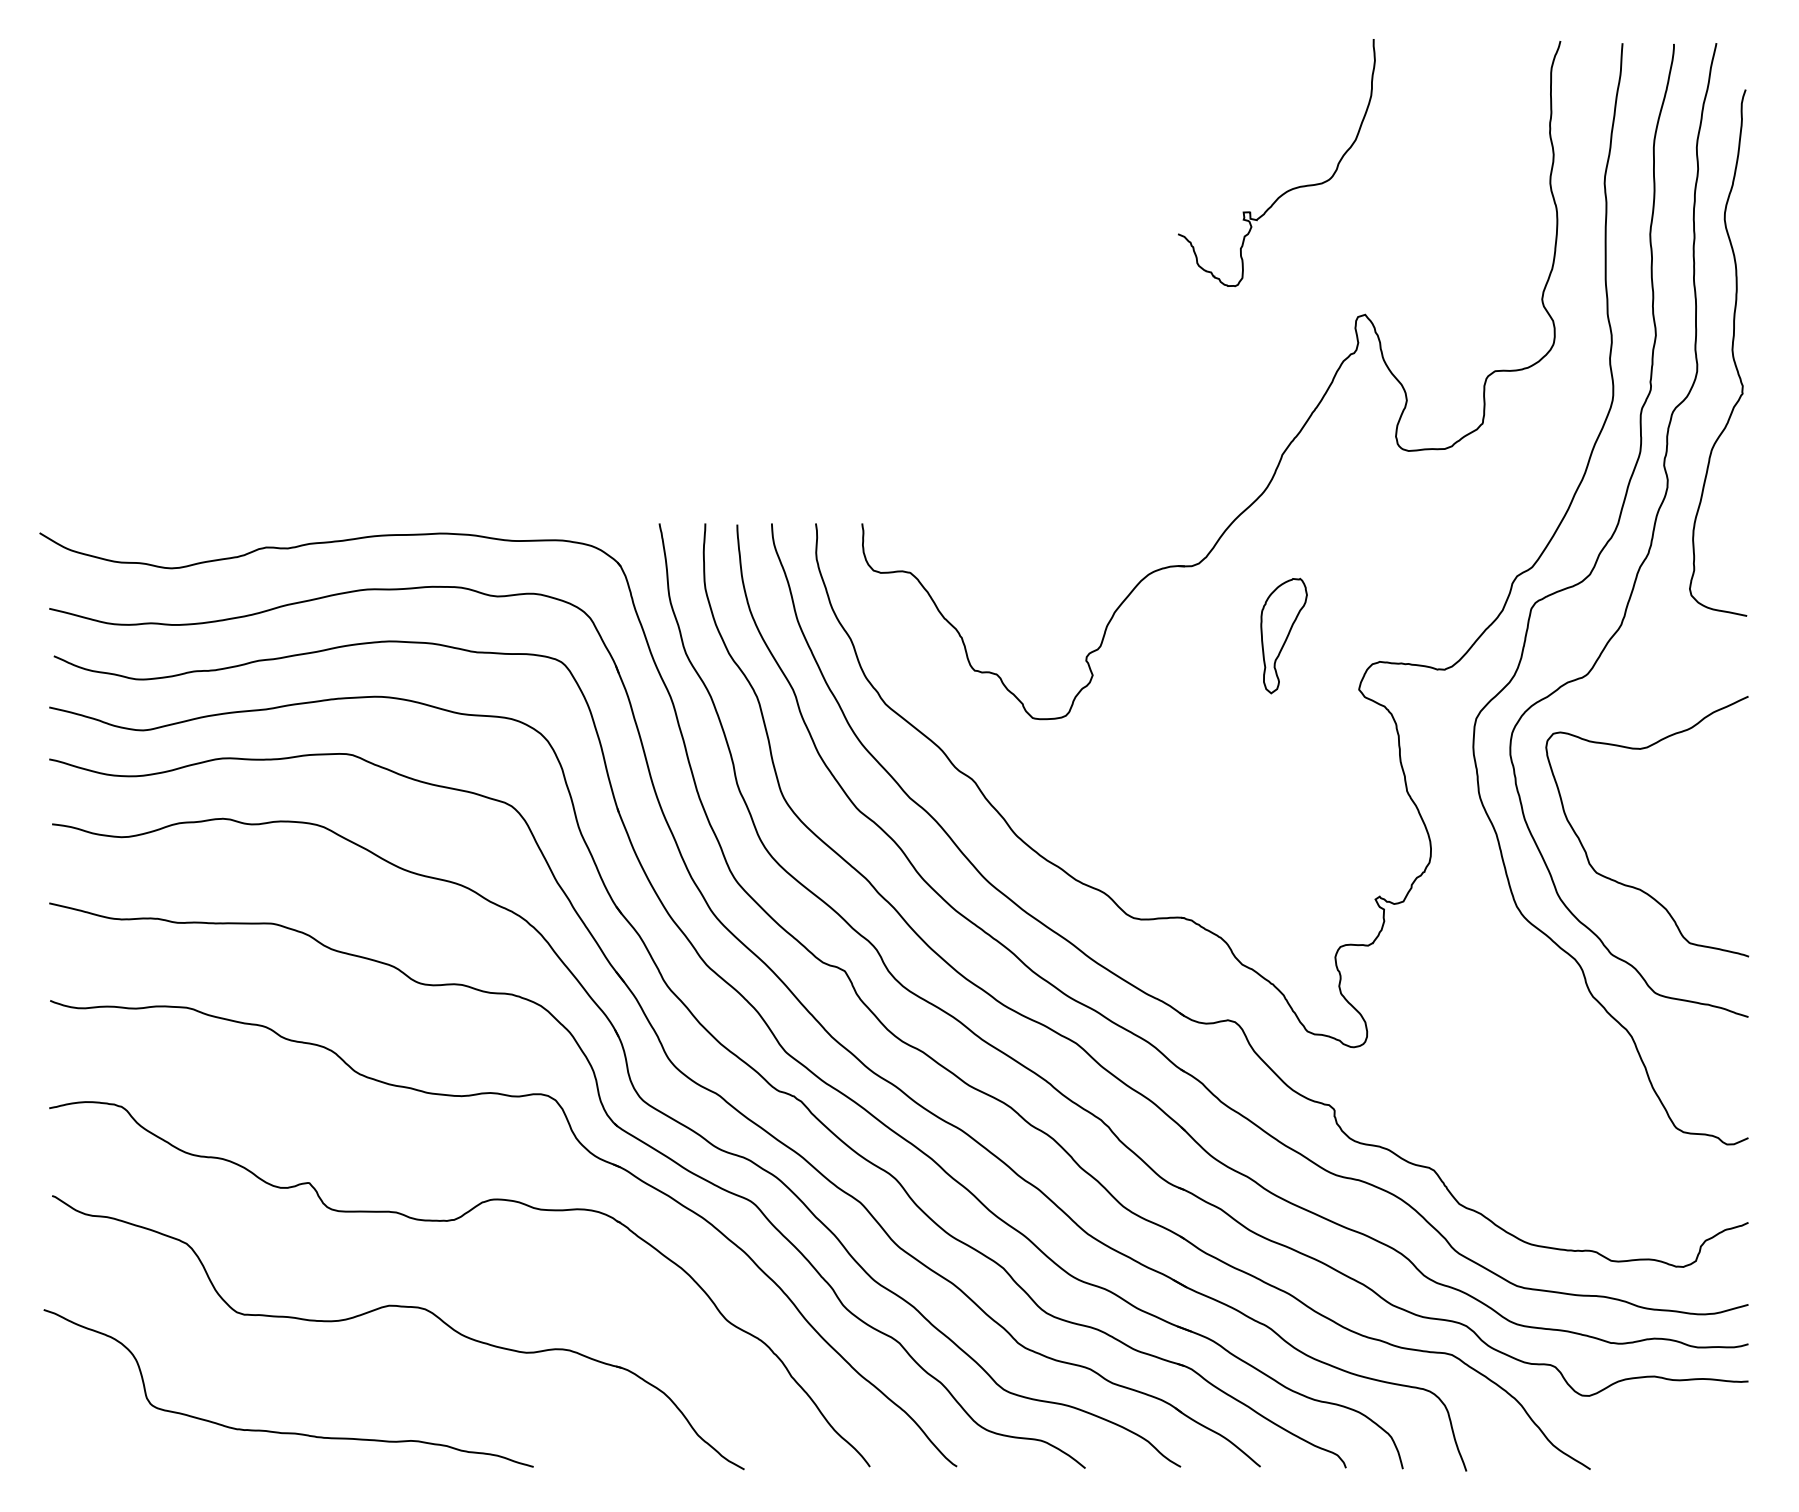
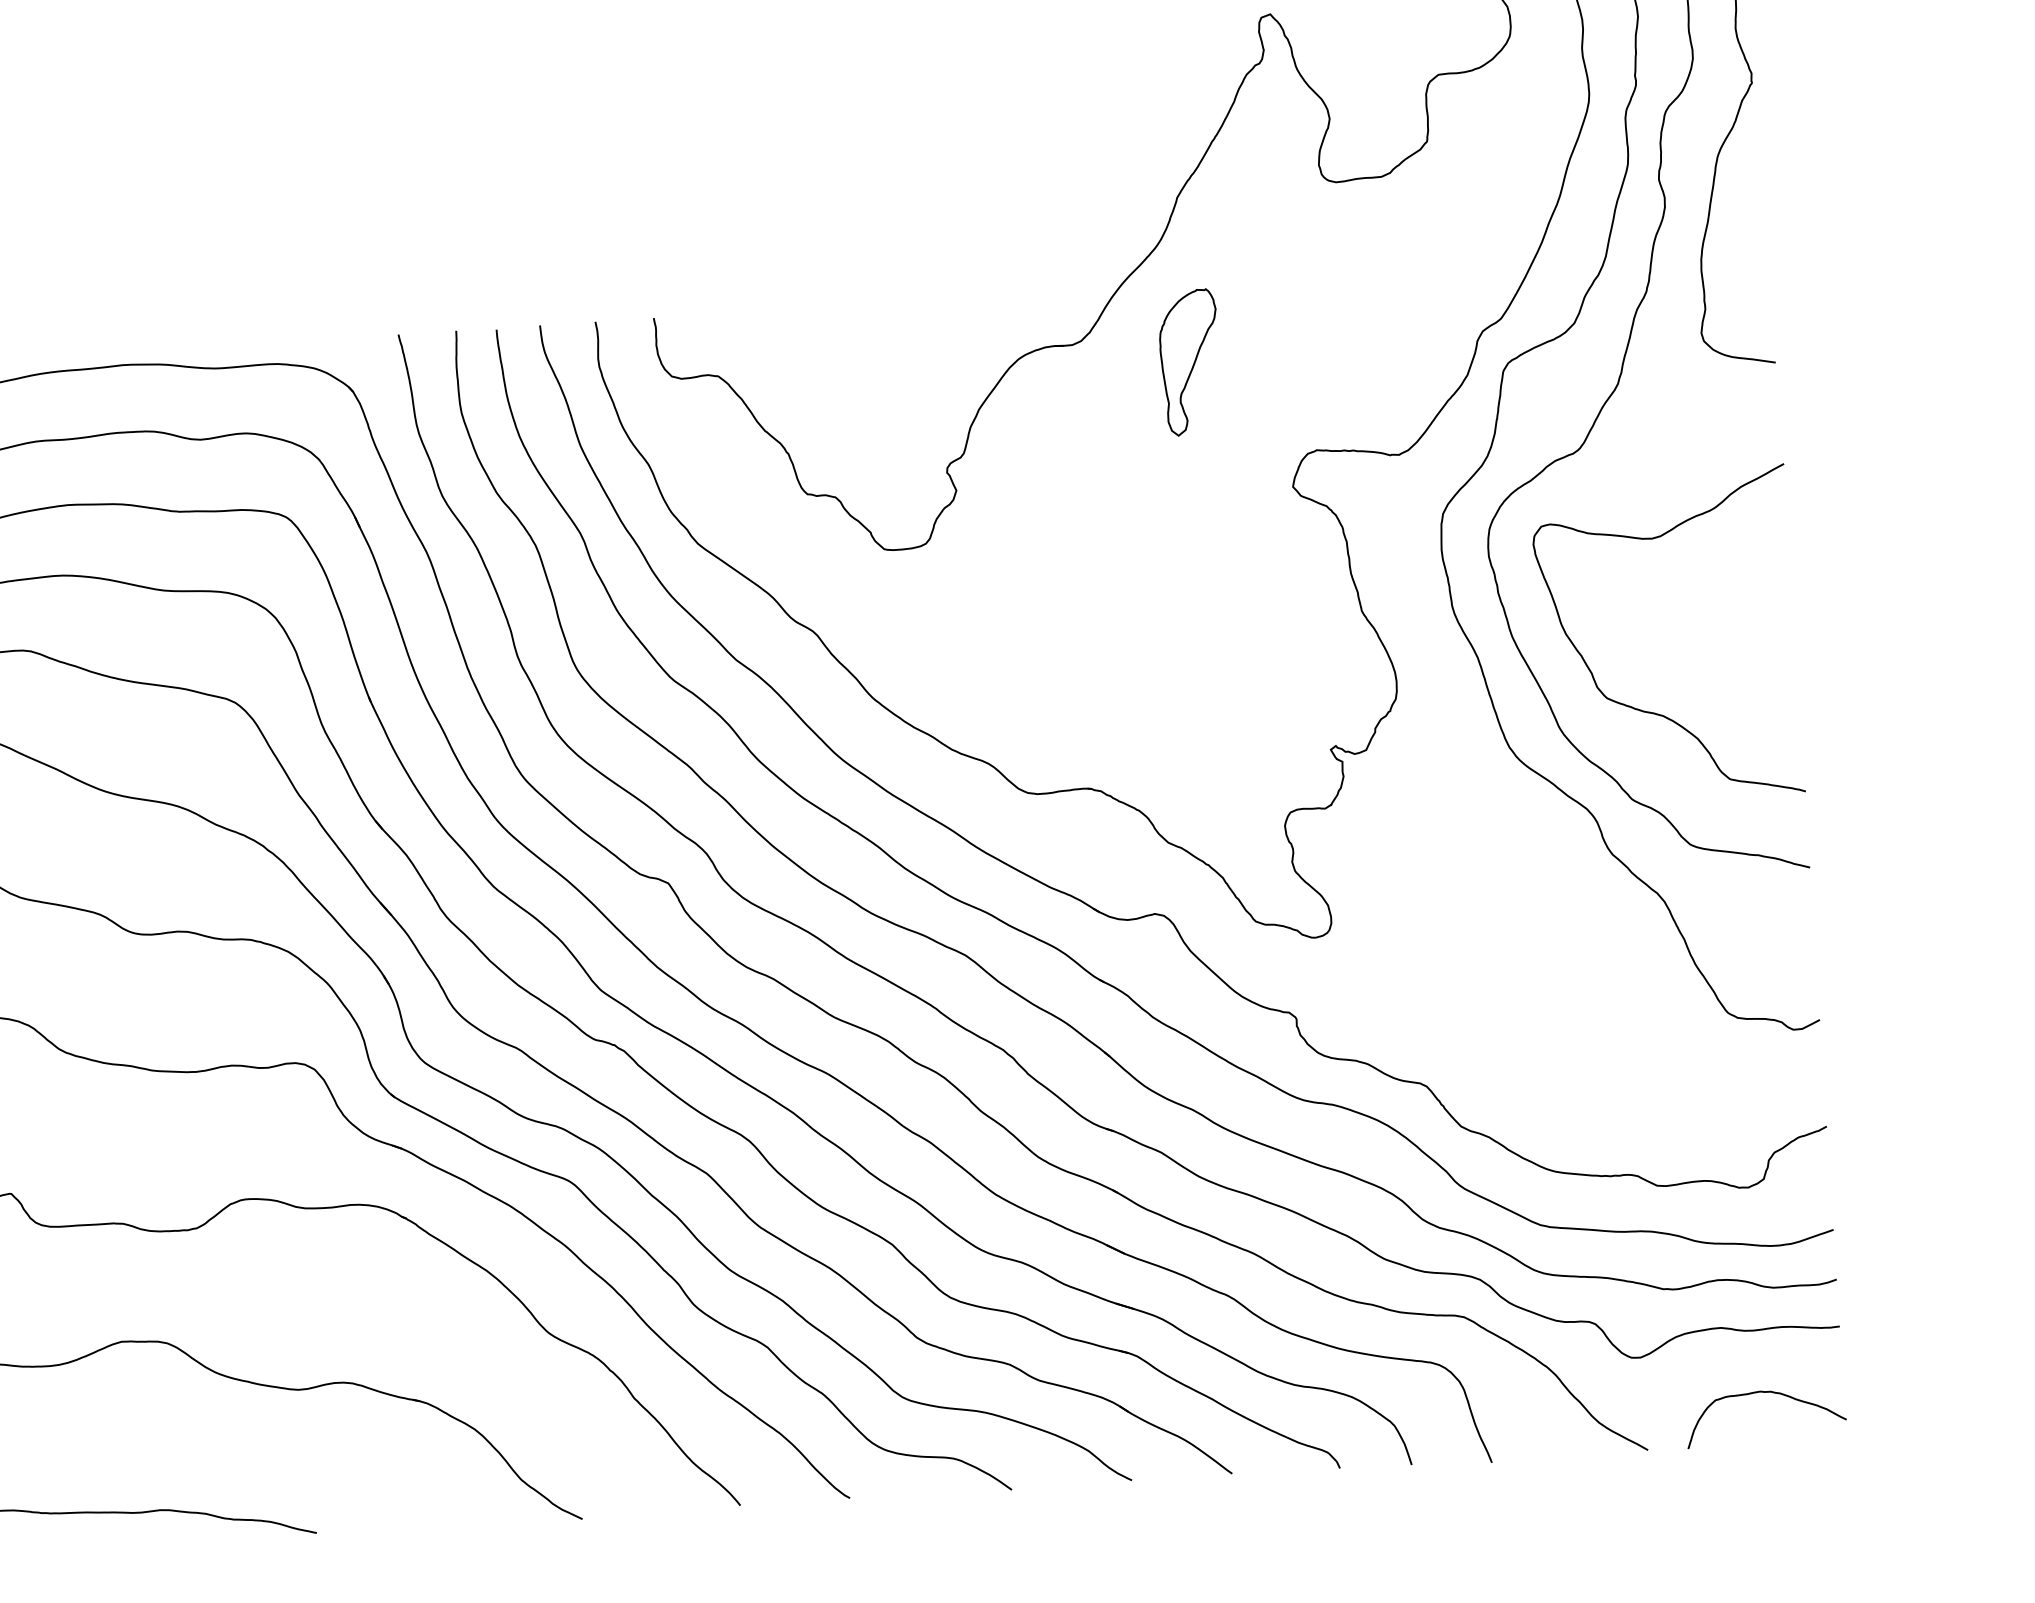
part: (1283, 635) -> (1189, 361), moved
curve: (1685, 1430) -> (1764, 1393), added

